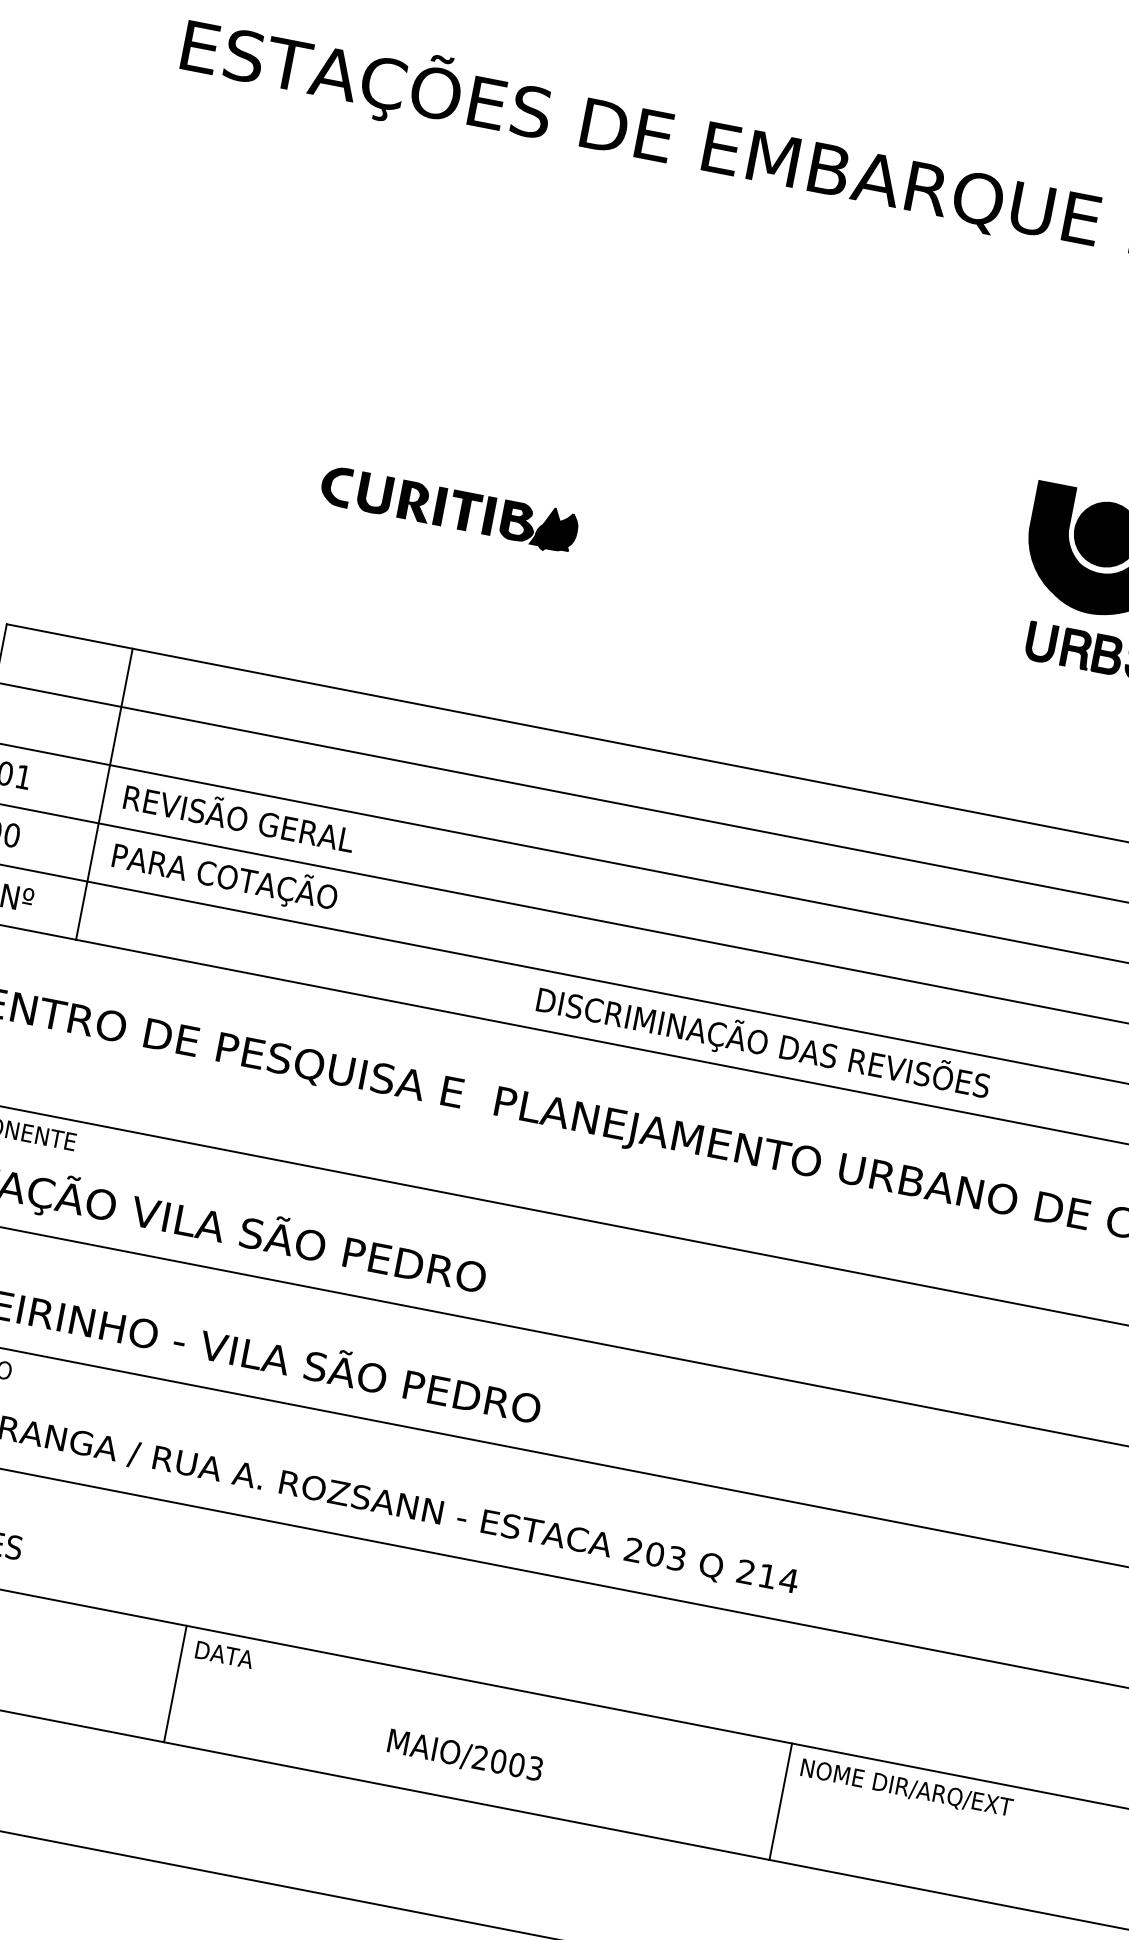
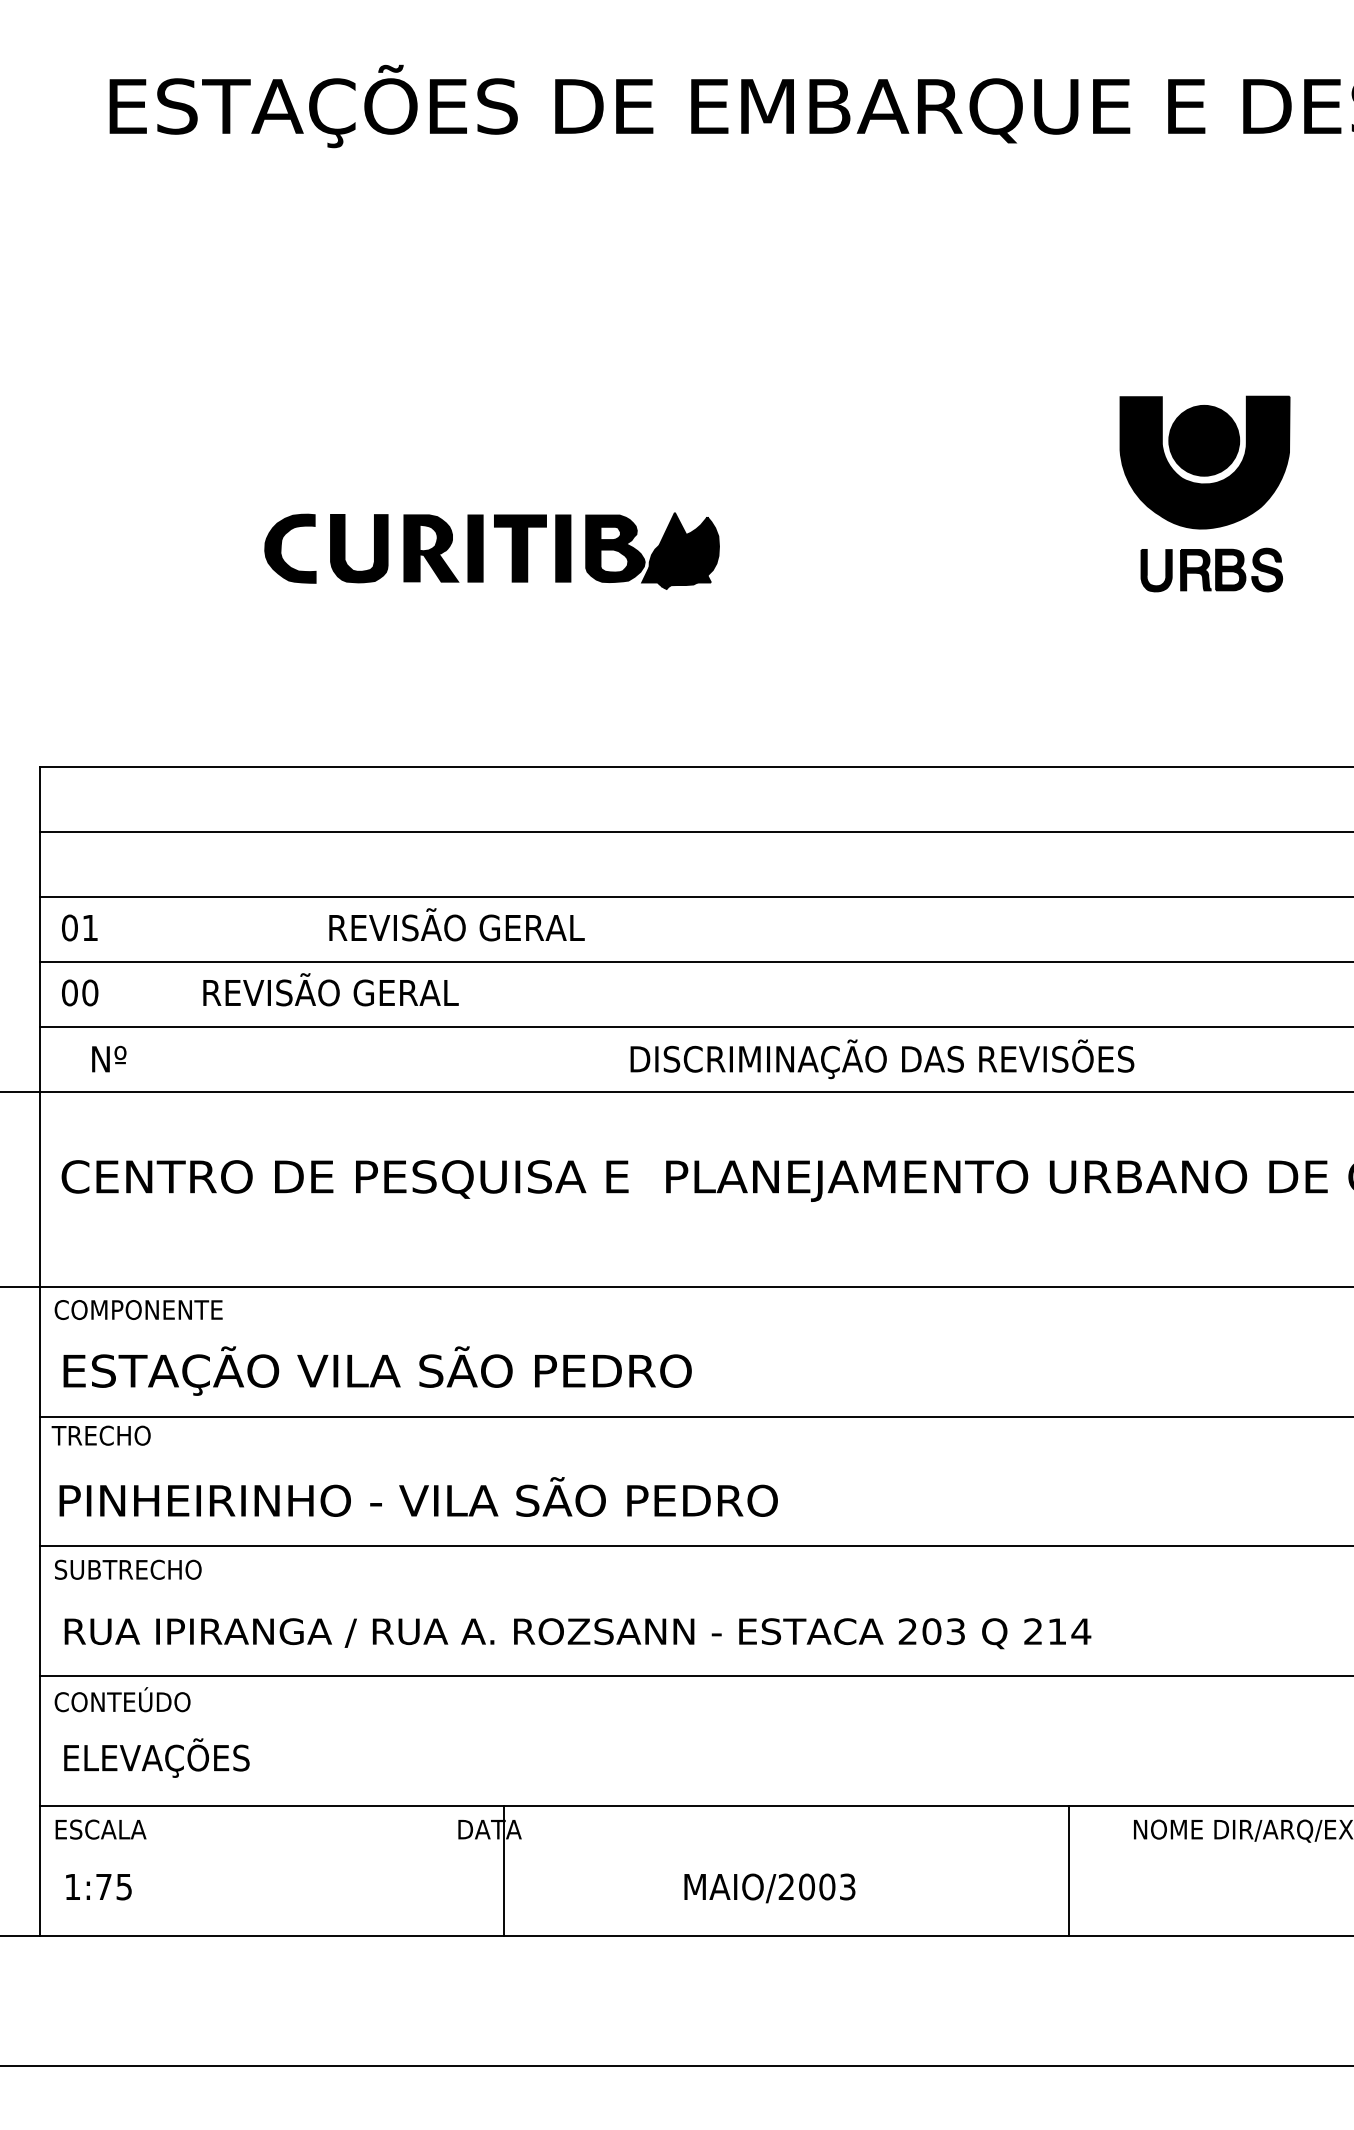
part: (448, 509) -> (491, 551), size x1.6
line: (104, 794) -> (180, 929), removed
text: (239, 815) -> (456, 924), moved
text: (229, 877) -> (332, 992), PARA COTAÇÃO -> REVISÃO GERAL
text: (763, 1043) -> (882, 1059), moved
line: (175, 1684) -> (504, 1871), moved
line: (780, 1801) -> (1068, 1871), moved

